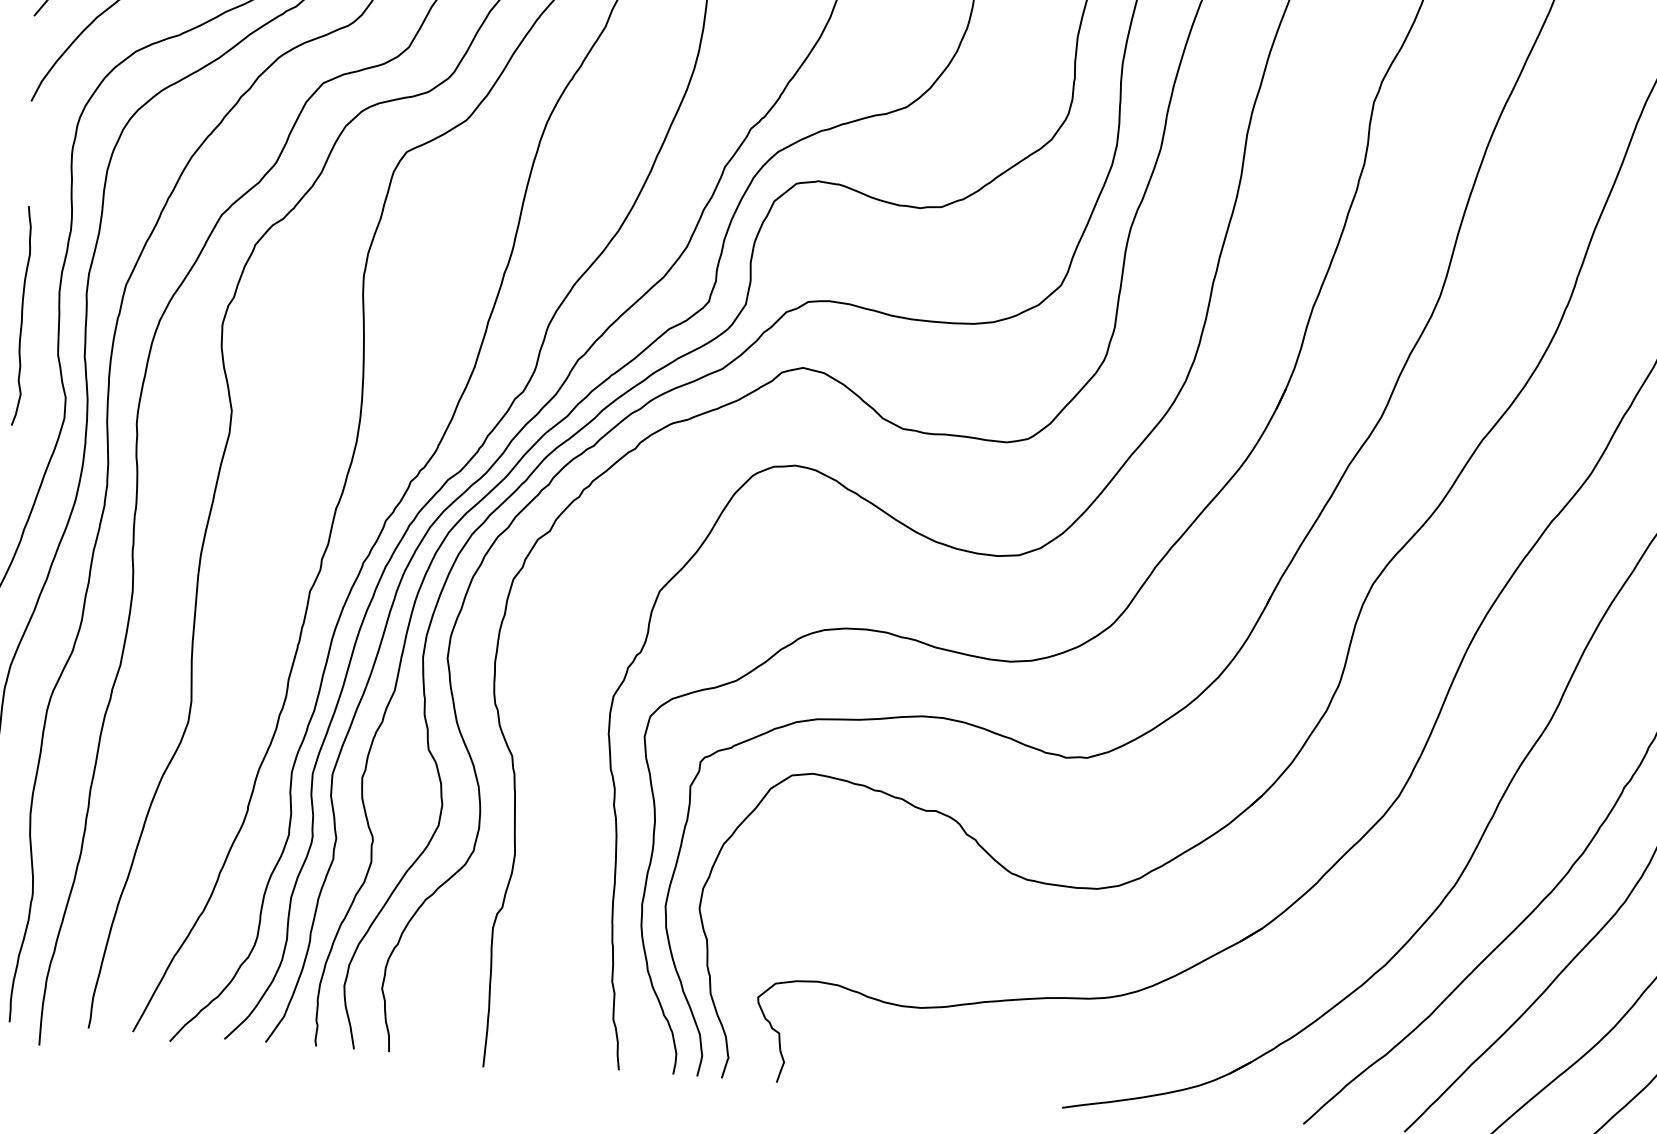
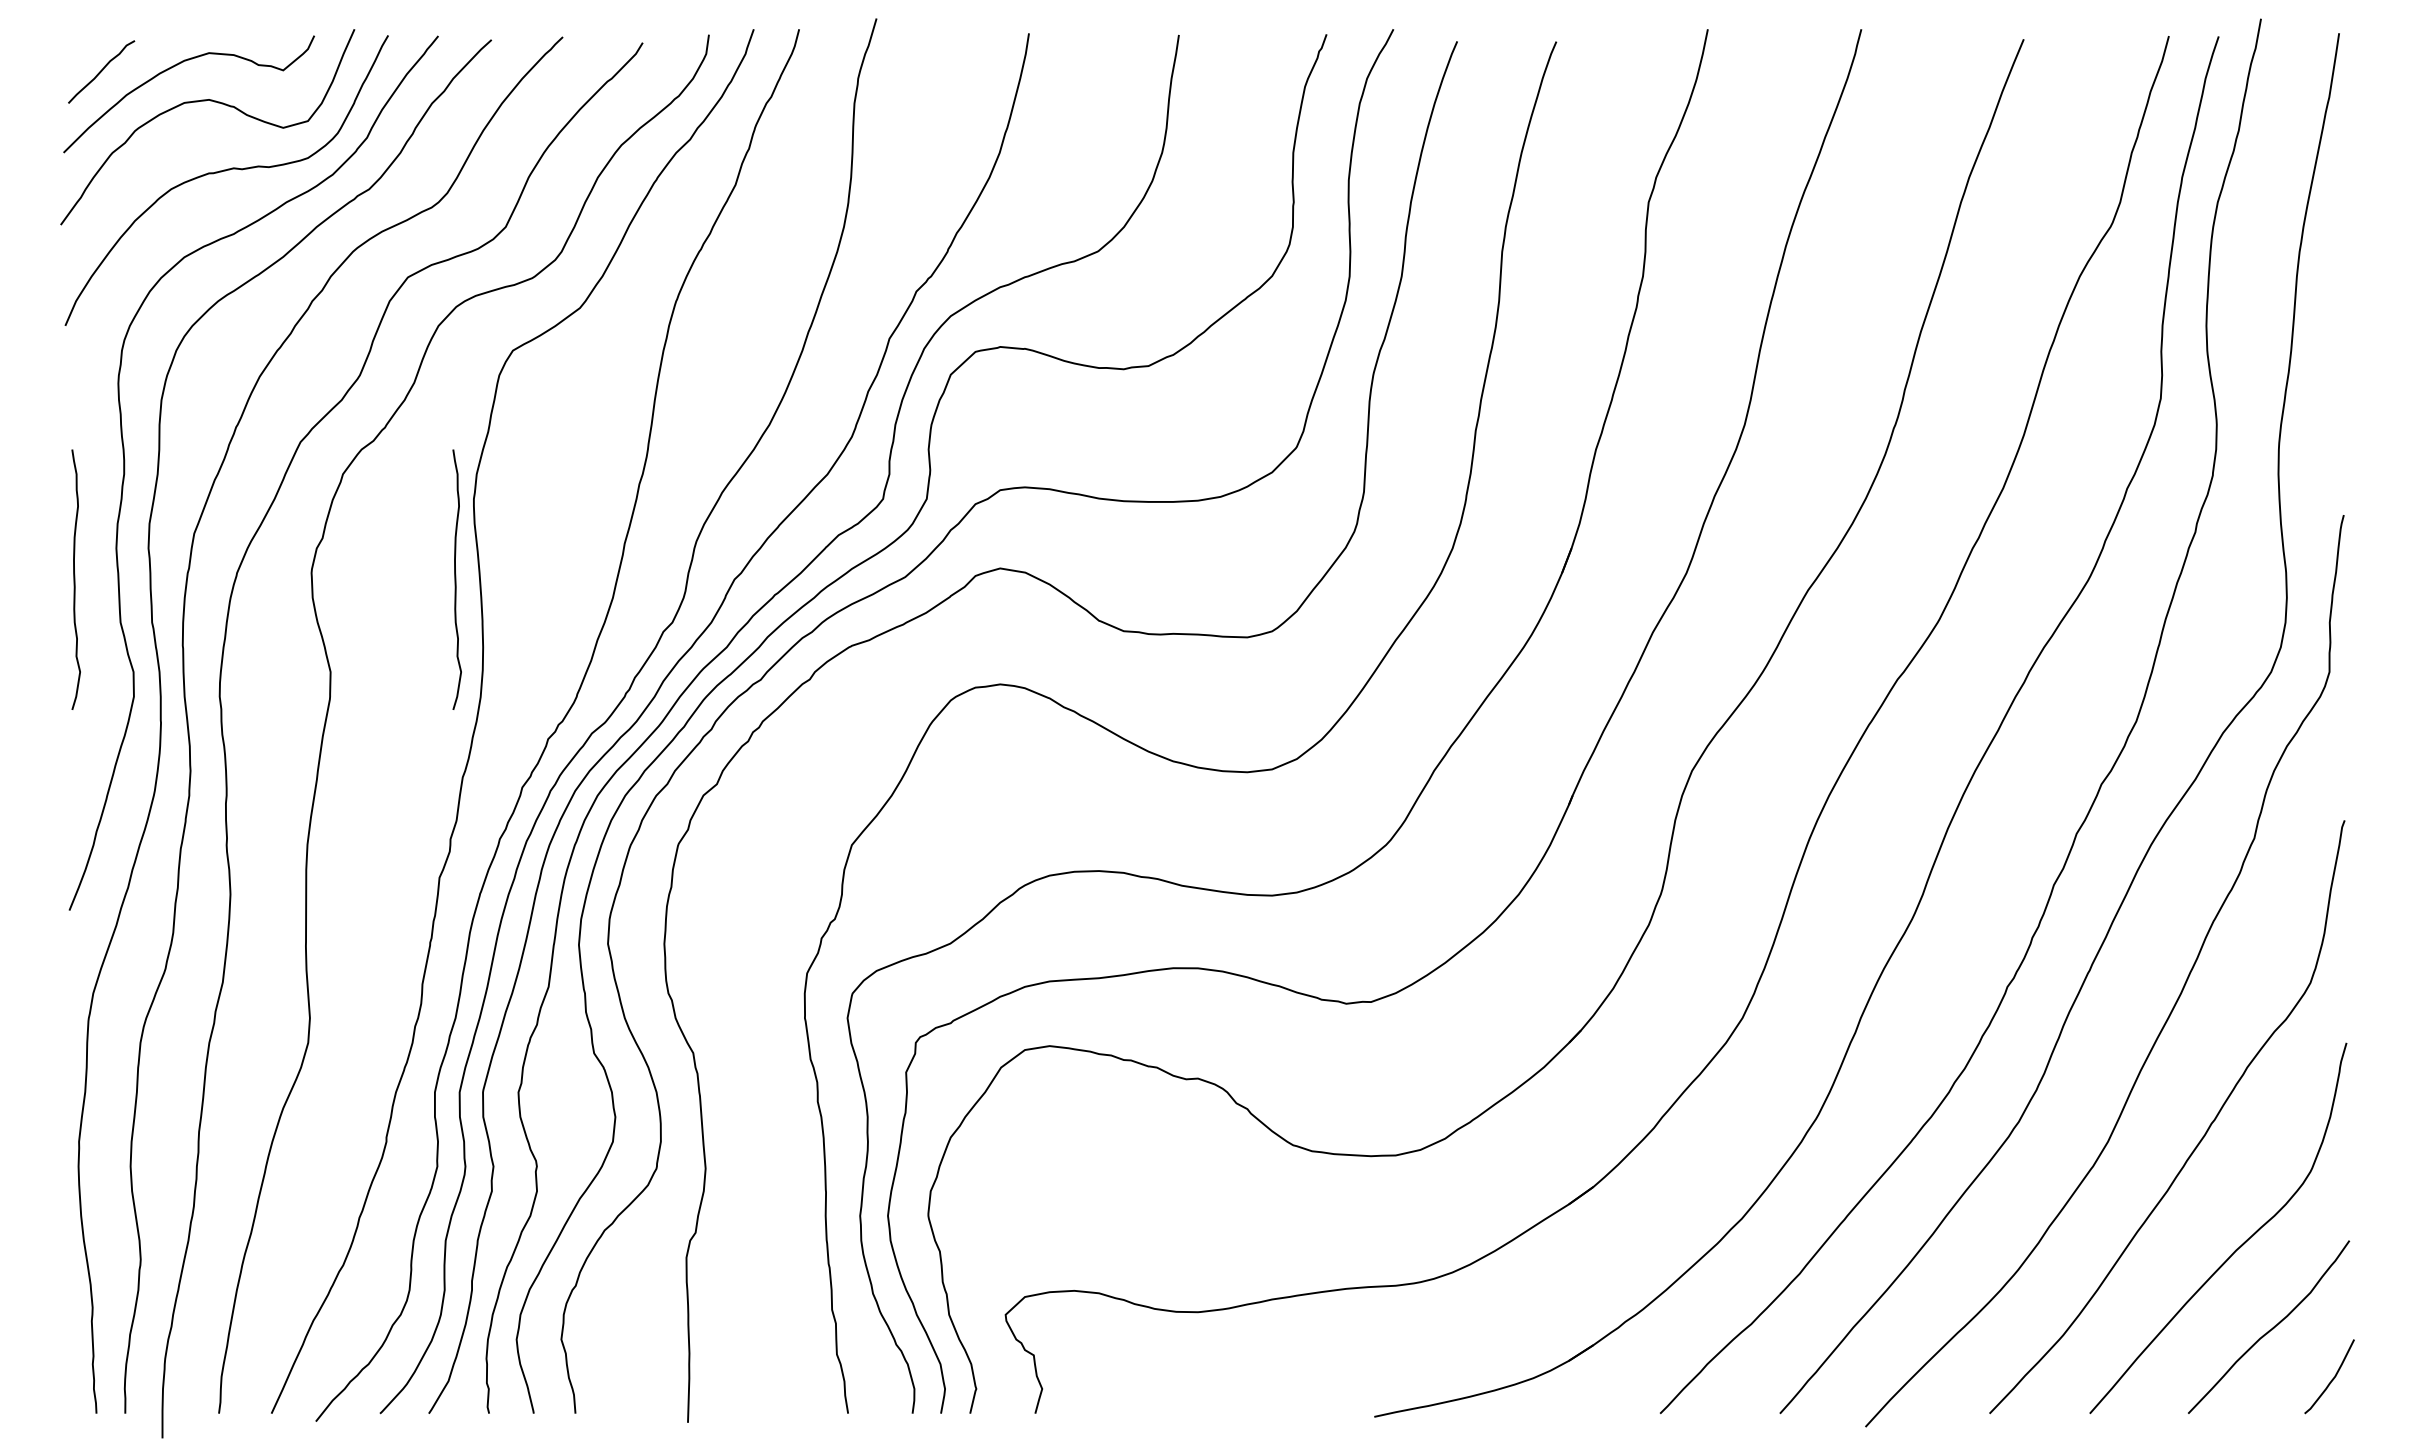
curve: (344, 341) -> (456, 579), added

